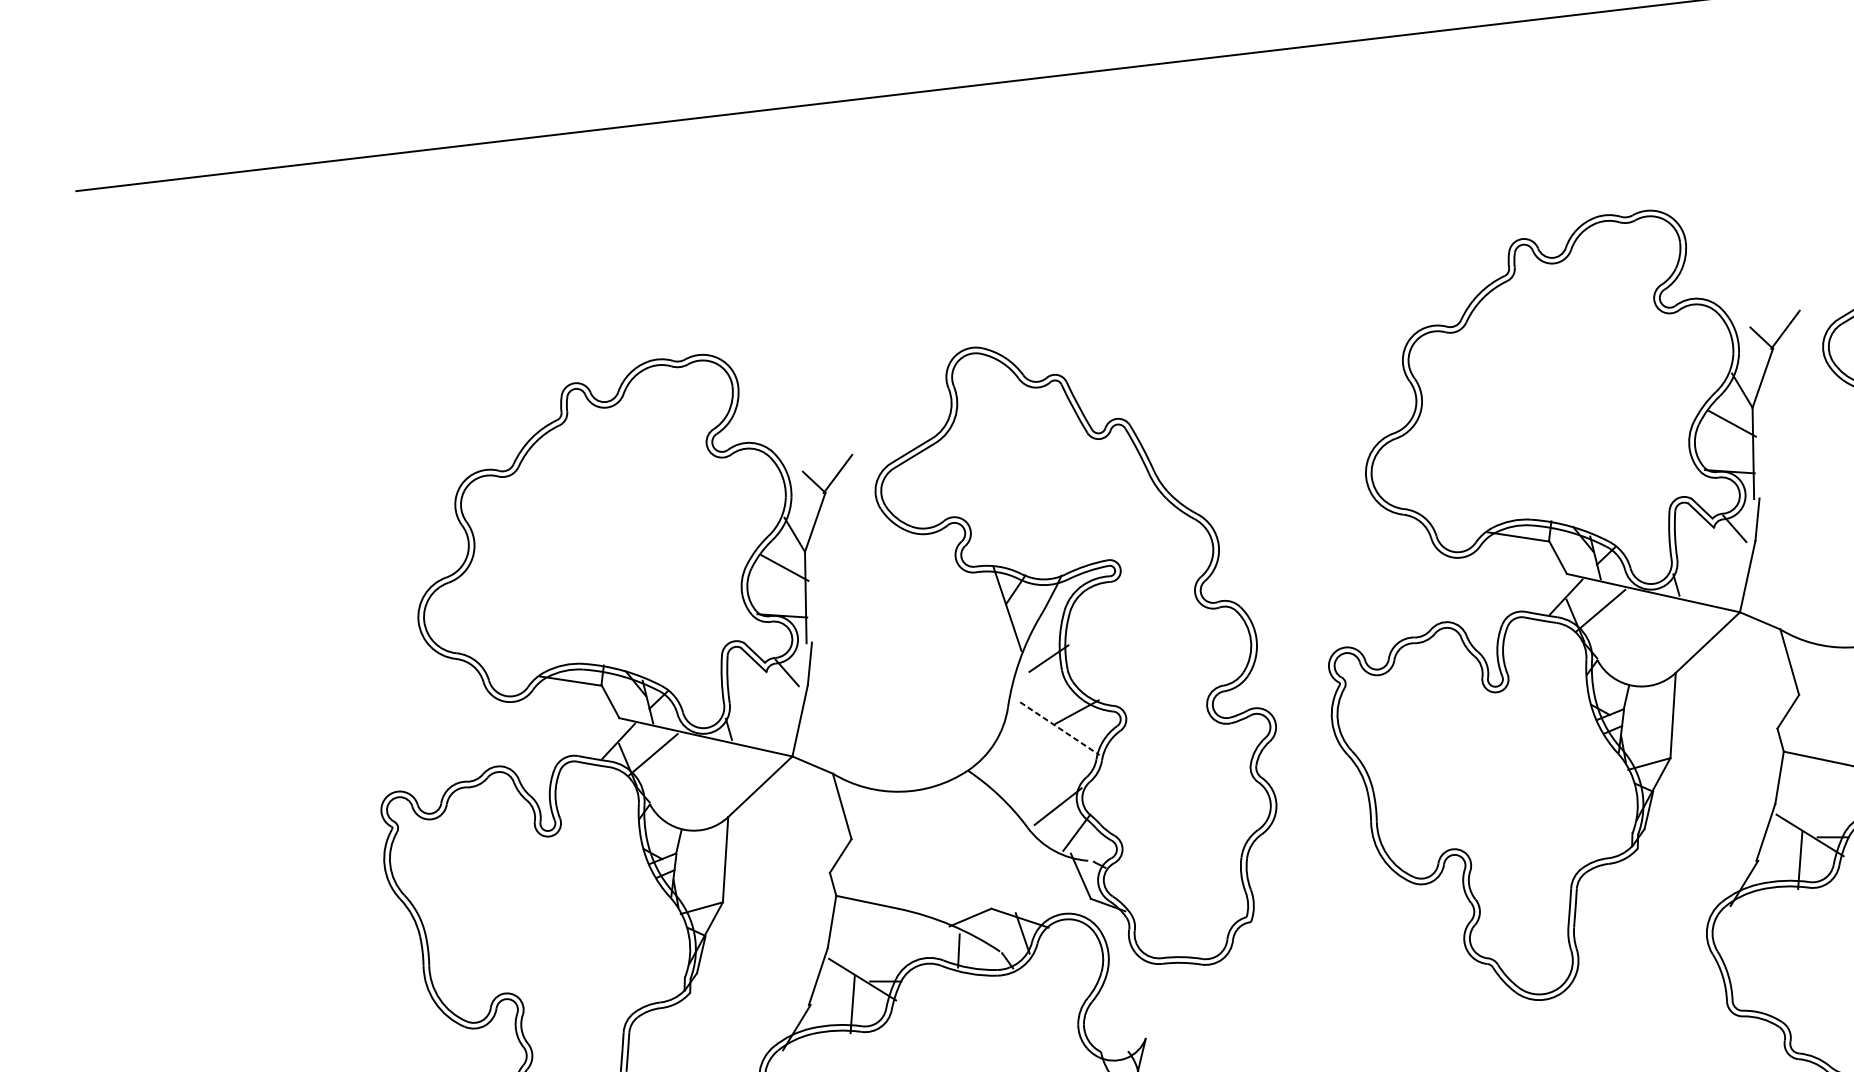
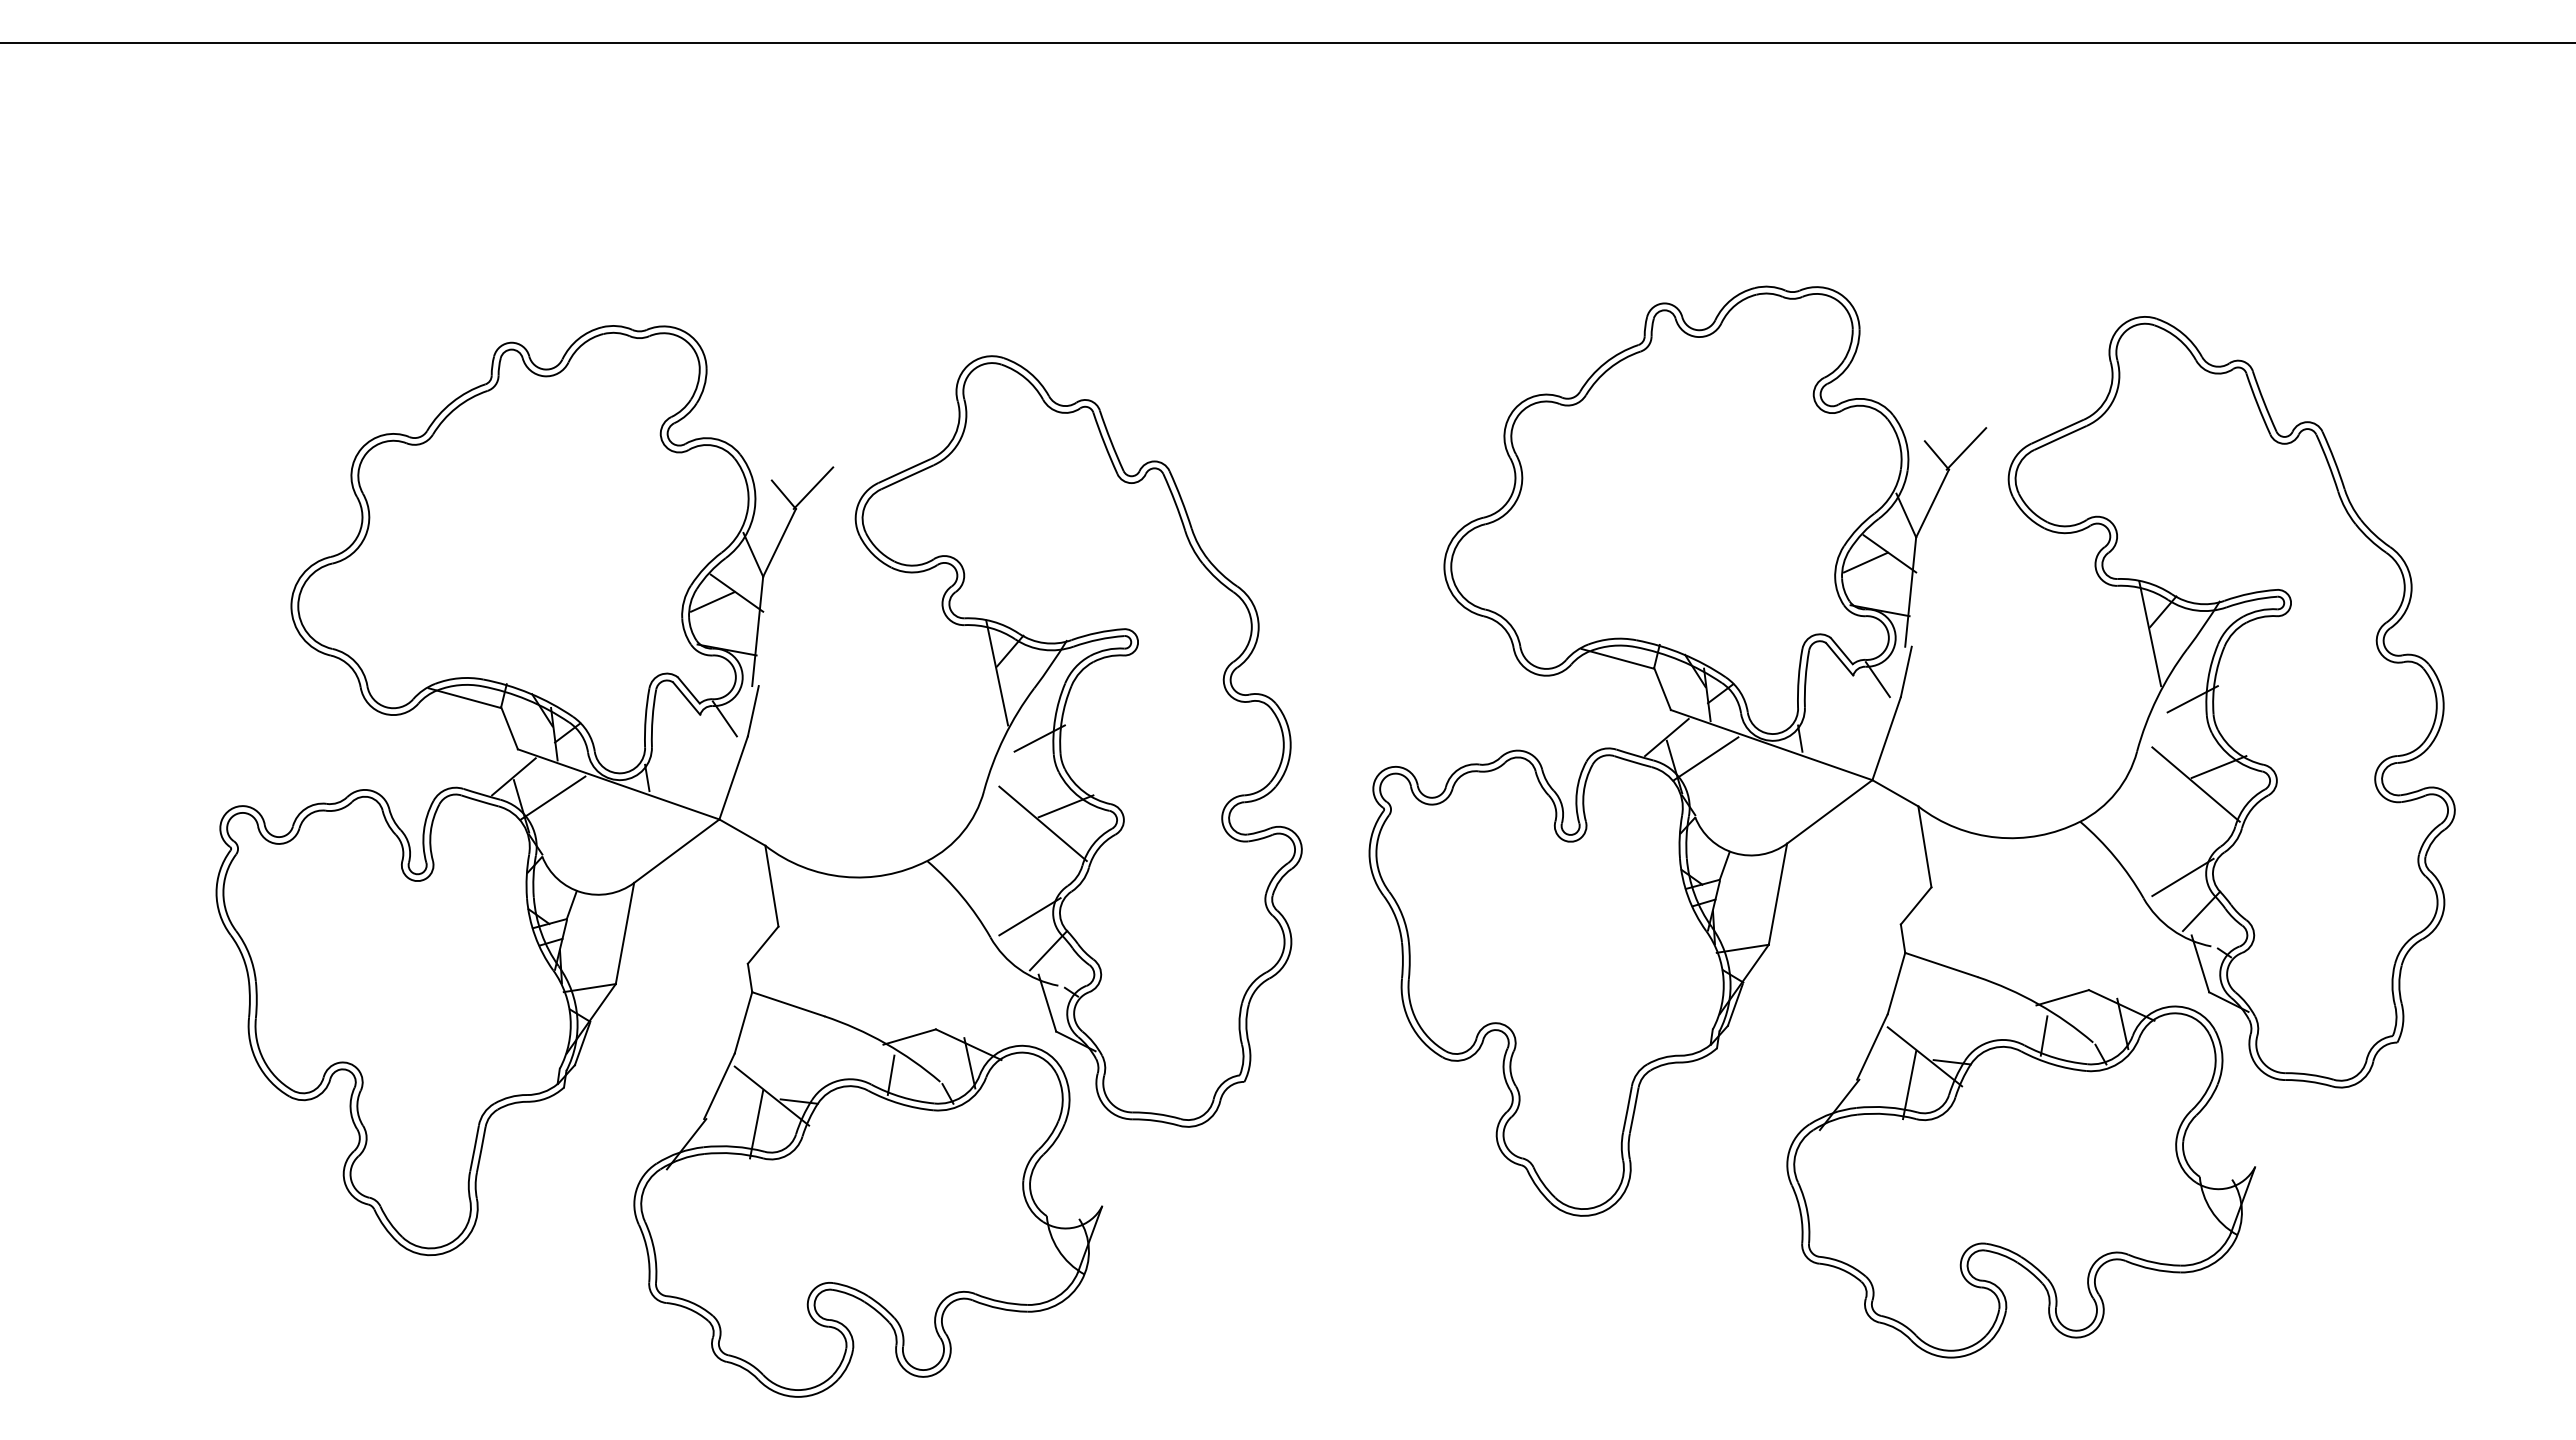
line: (1713, 433) -> (1865, 562), added
line: (765, 577) -> (712, 601), added
line: (1060, 729) -> (1043, 824), dashed -> solid

